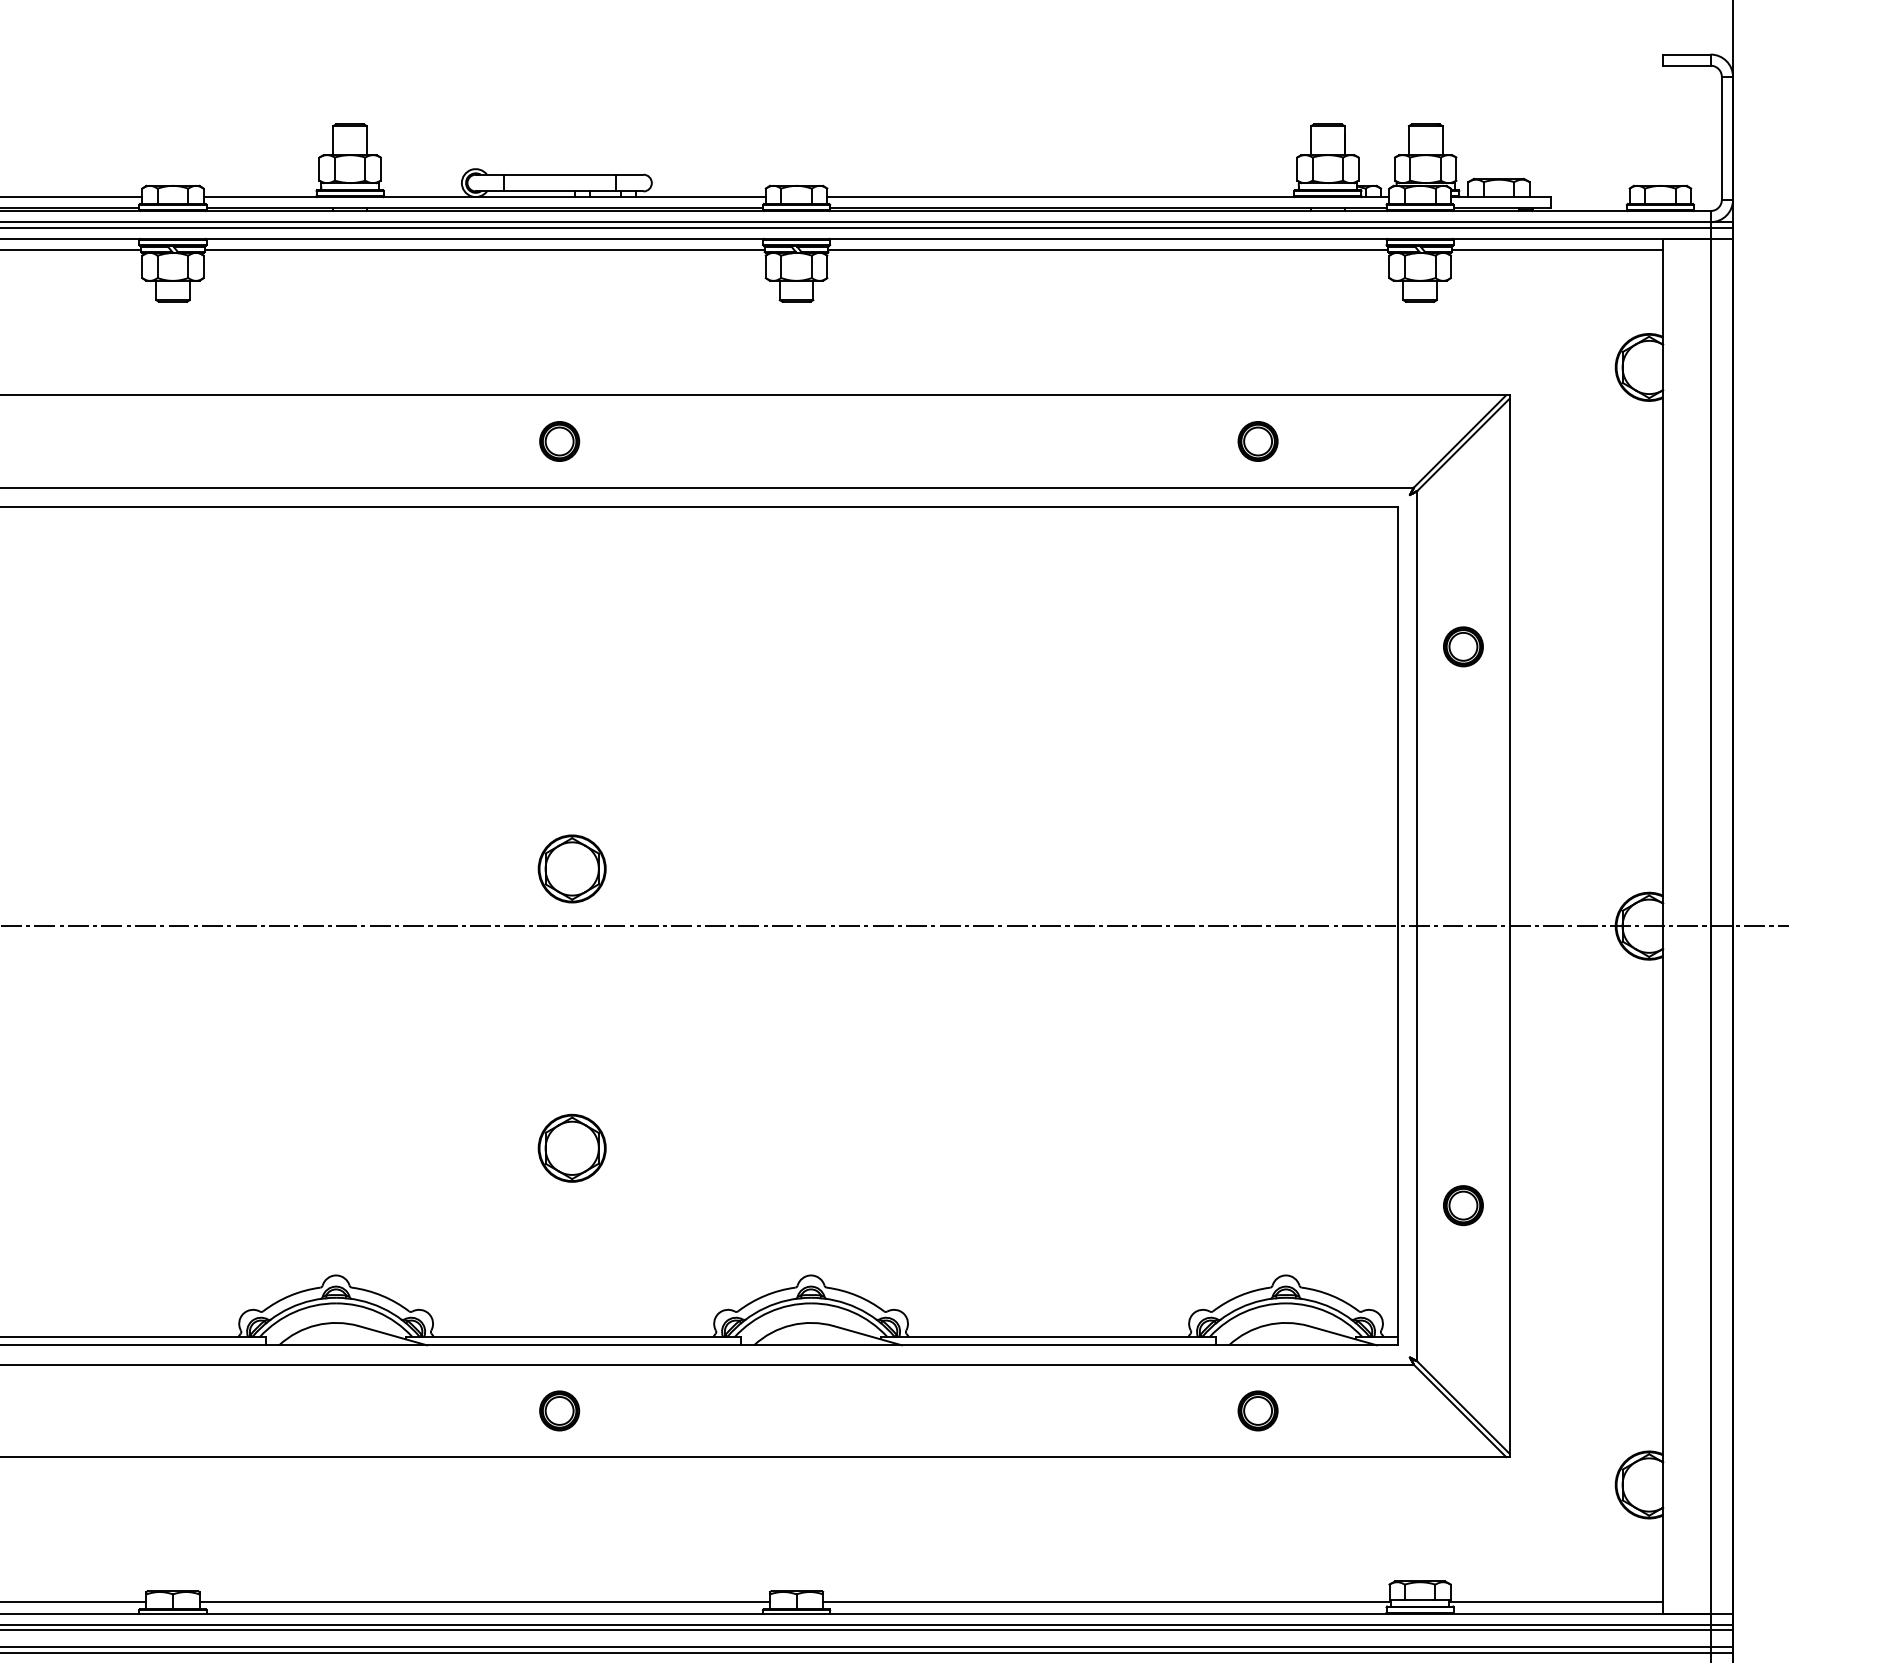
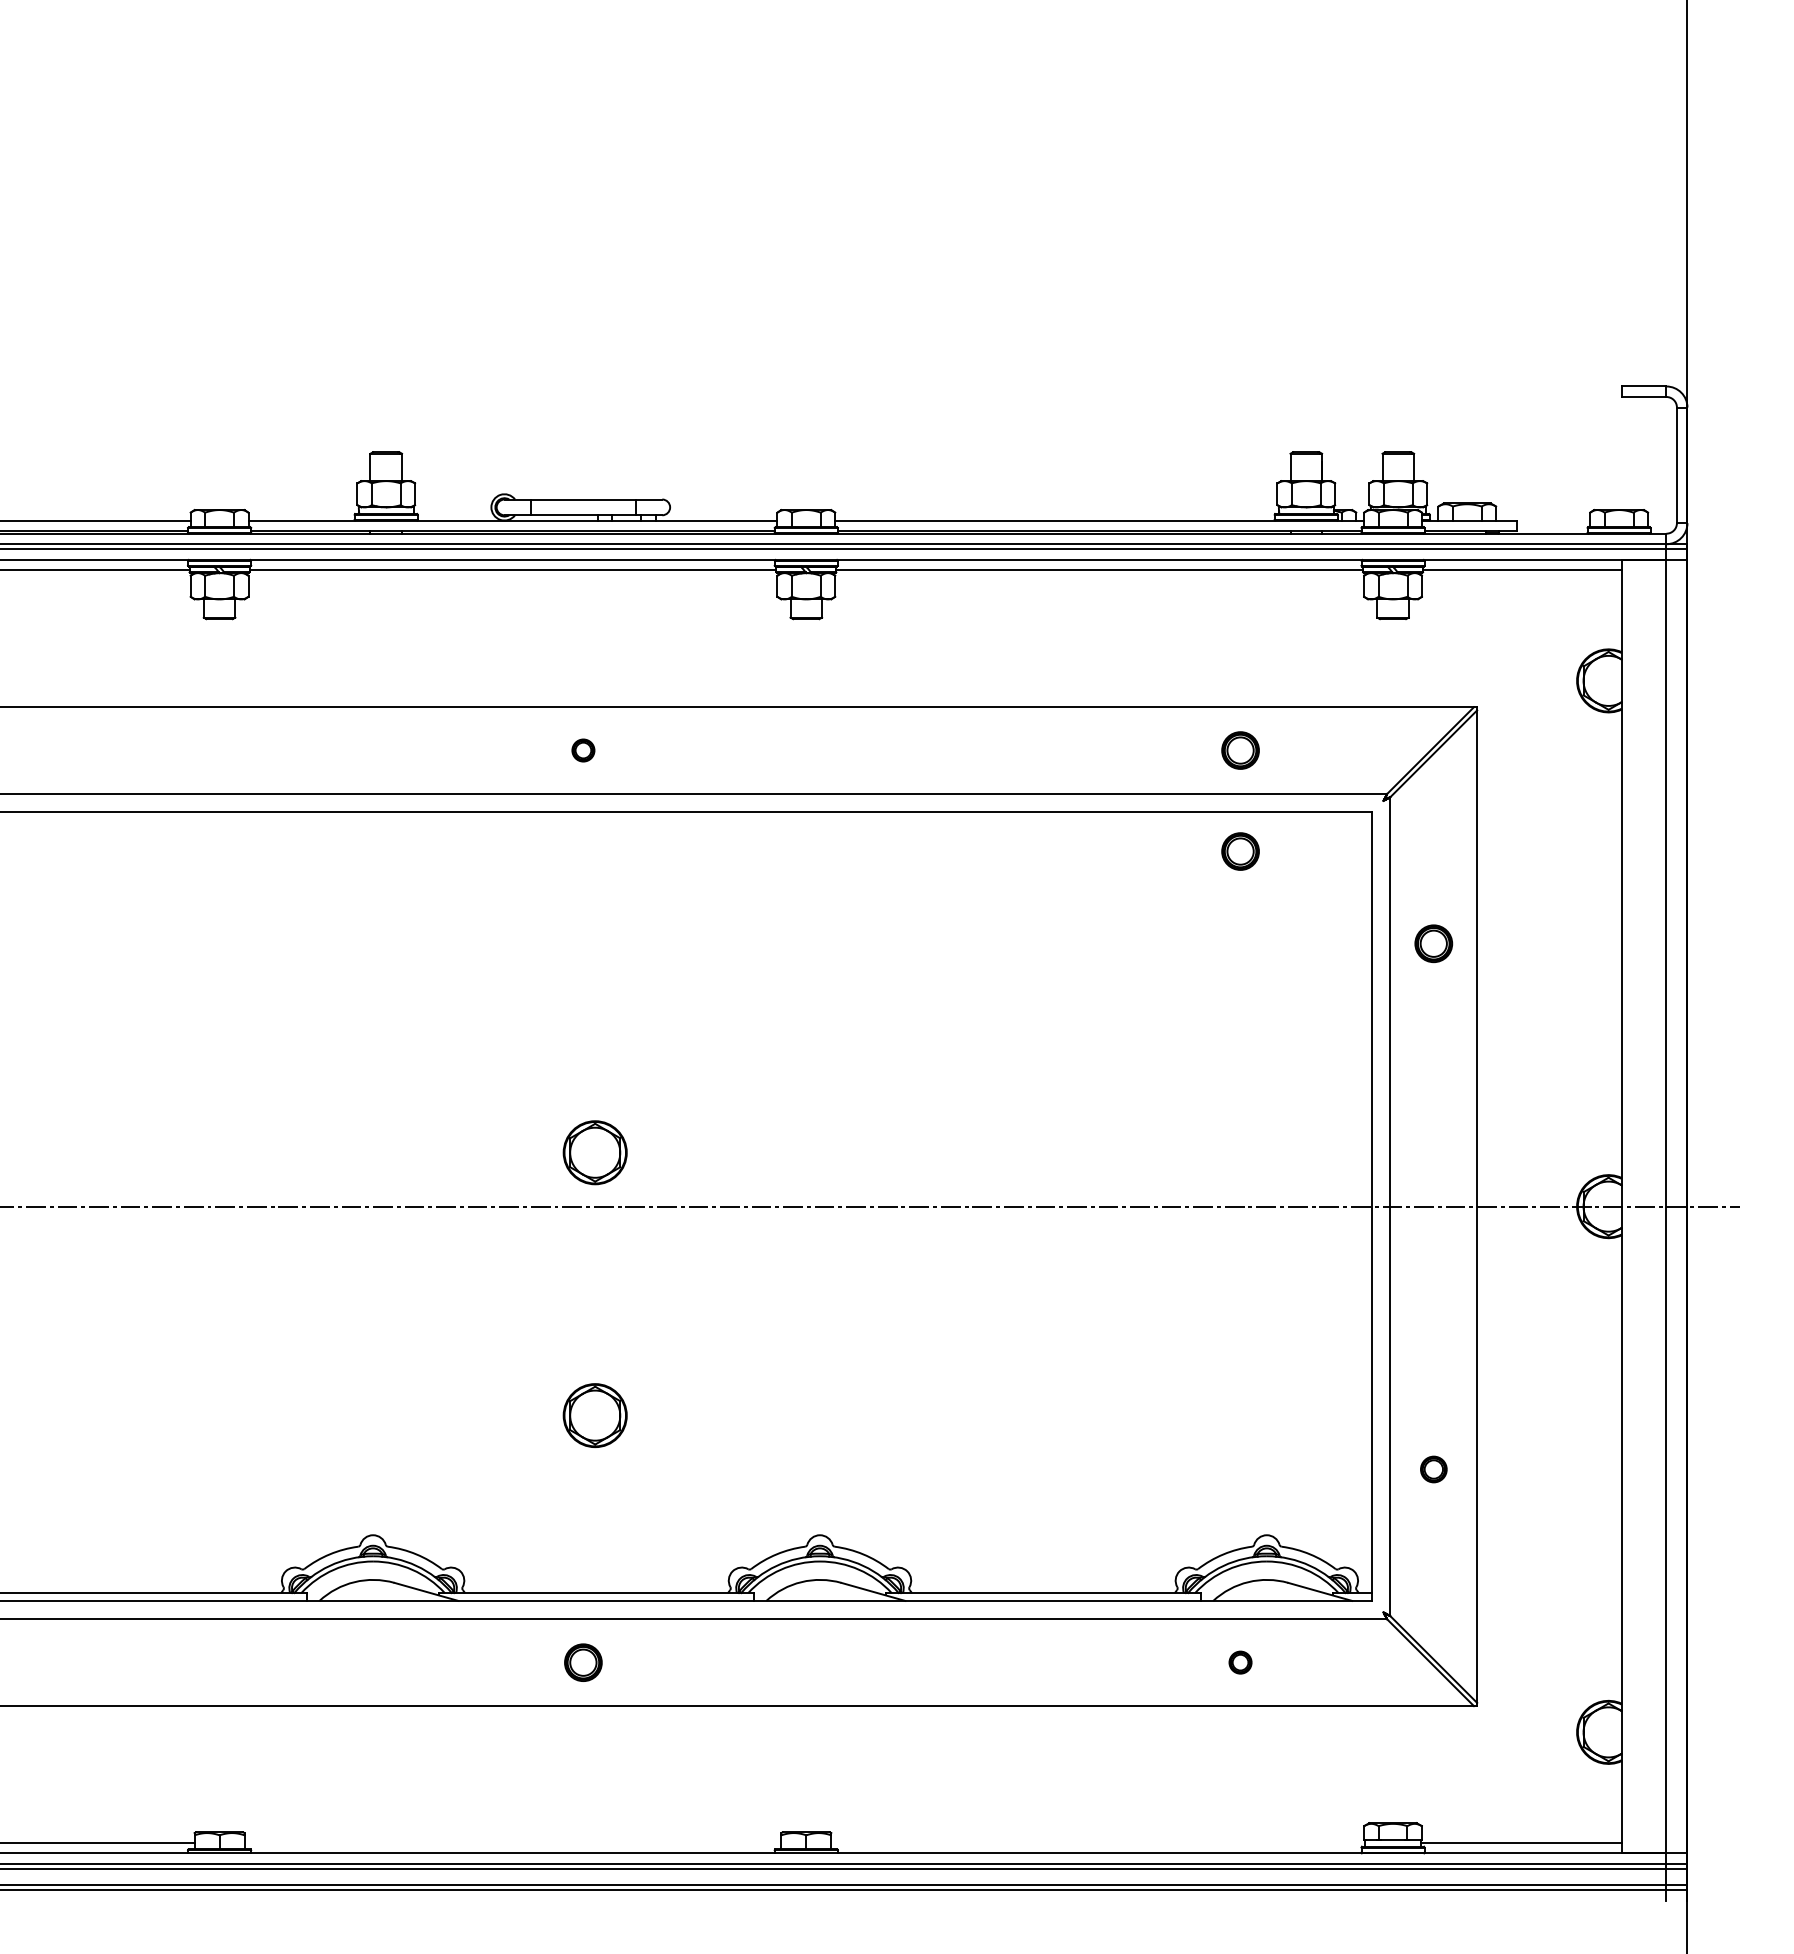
part: (559, 441) -> (583, 750), size x0.6
part: (1258, 548) -> (1240, 851), added
part: (1463, 1205) -> (1433, 1469), size x0.7
part: (1258, 1410) -> (1240, 1662), size x0.6
line: (484, 1602) -> (512, 1842), removed
line: (1107, 1602) -> (1098, 1842), removed

